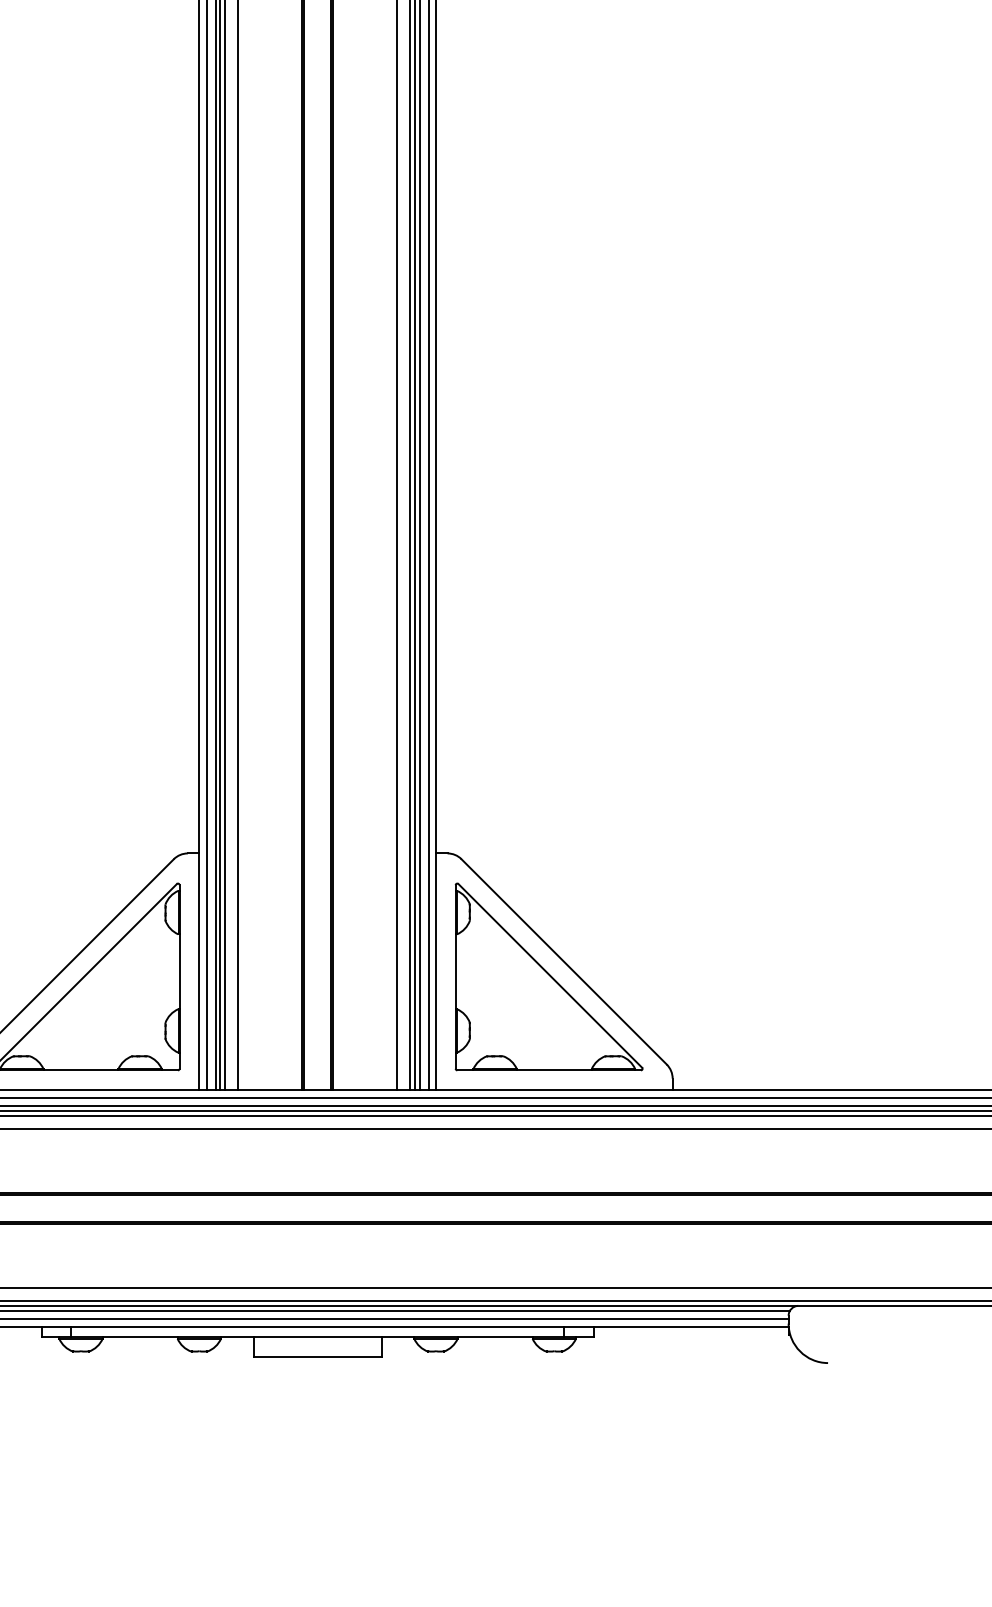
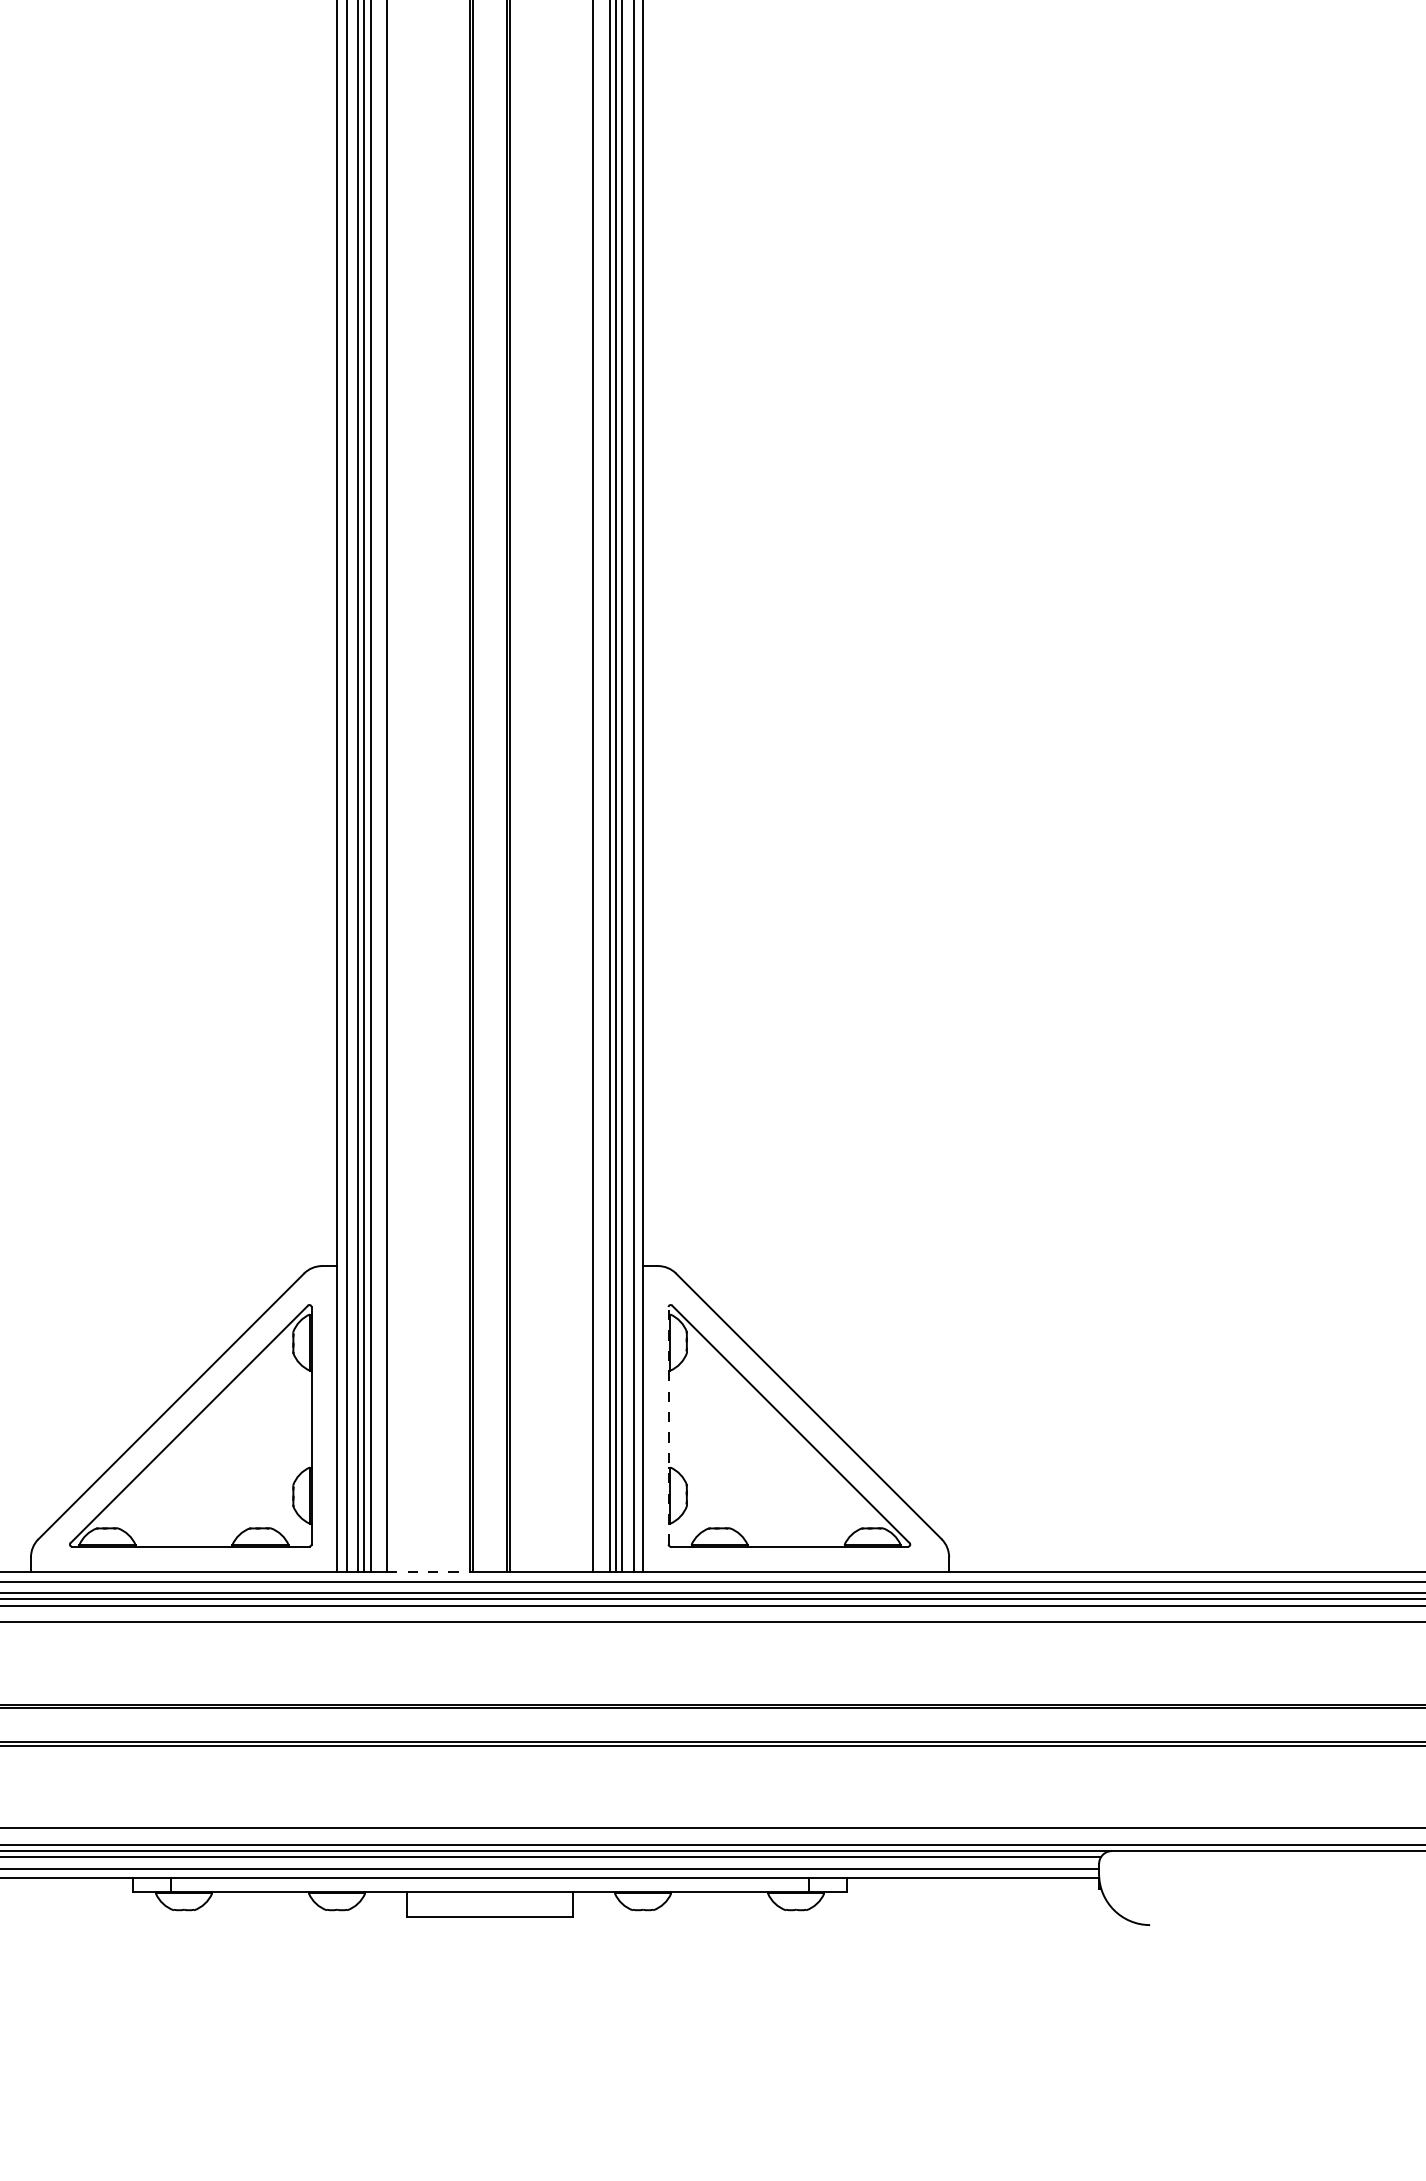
line: (455, 976) -> (668, 1425), solid -> dashed
line: (270, 1090) -> (428, 1572), solid -> dashed

